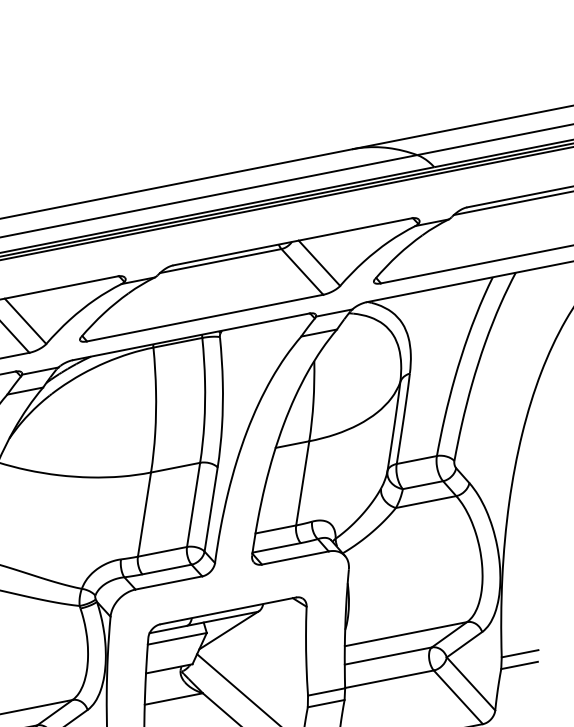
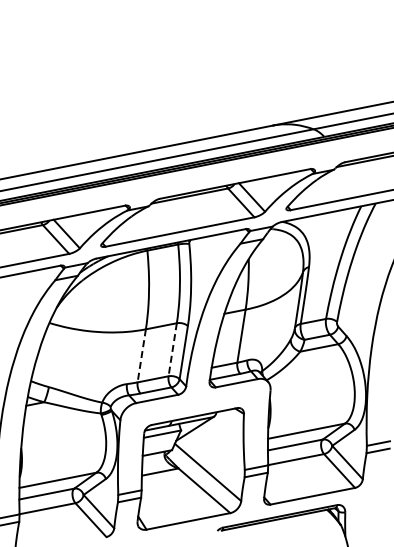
line: (193, 504) -> (172, 349), solid -> dashed
line: (144, 514) -> (141, 355), solid -> dashed

